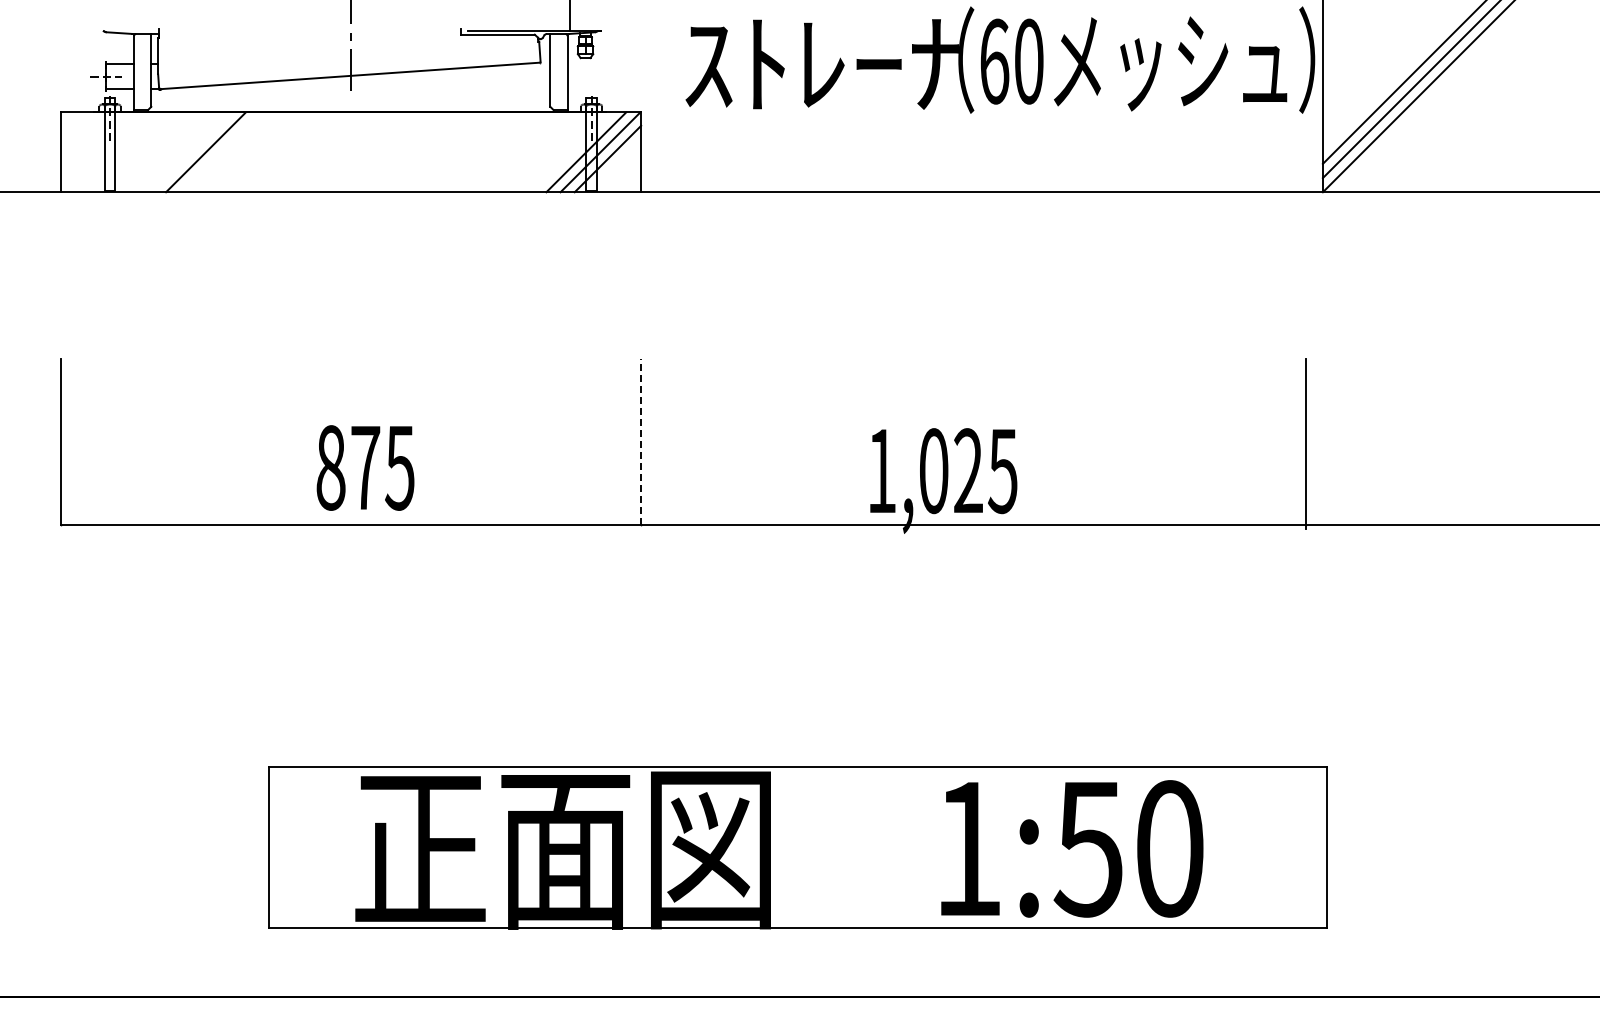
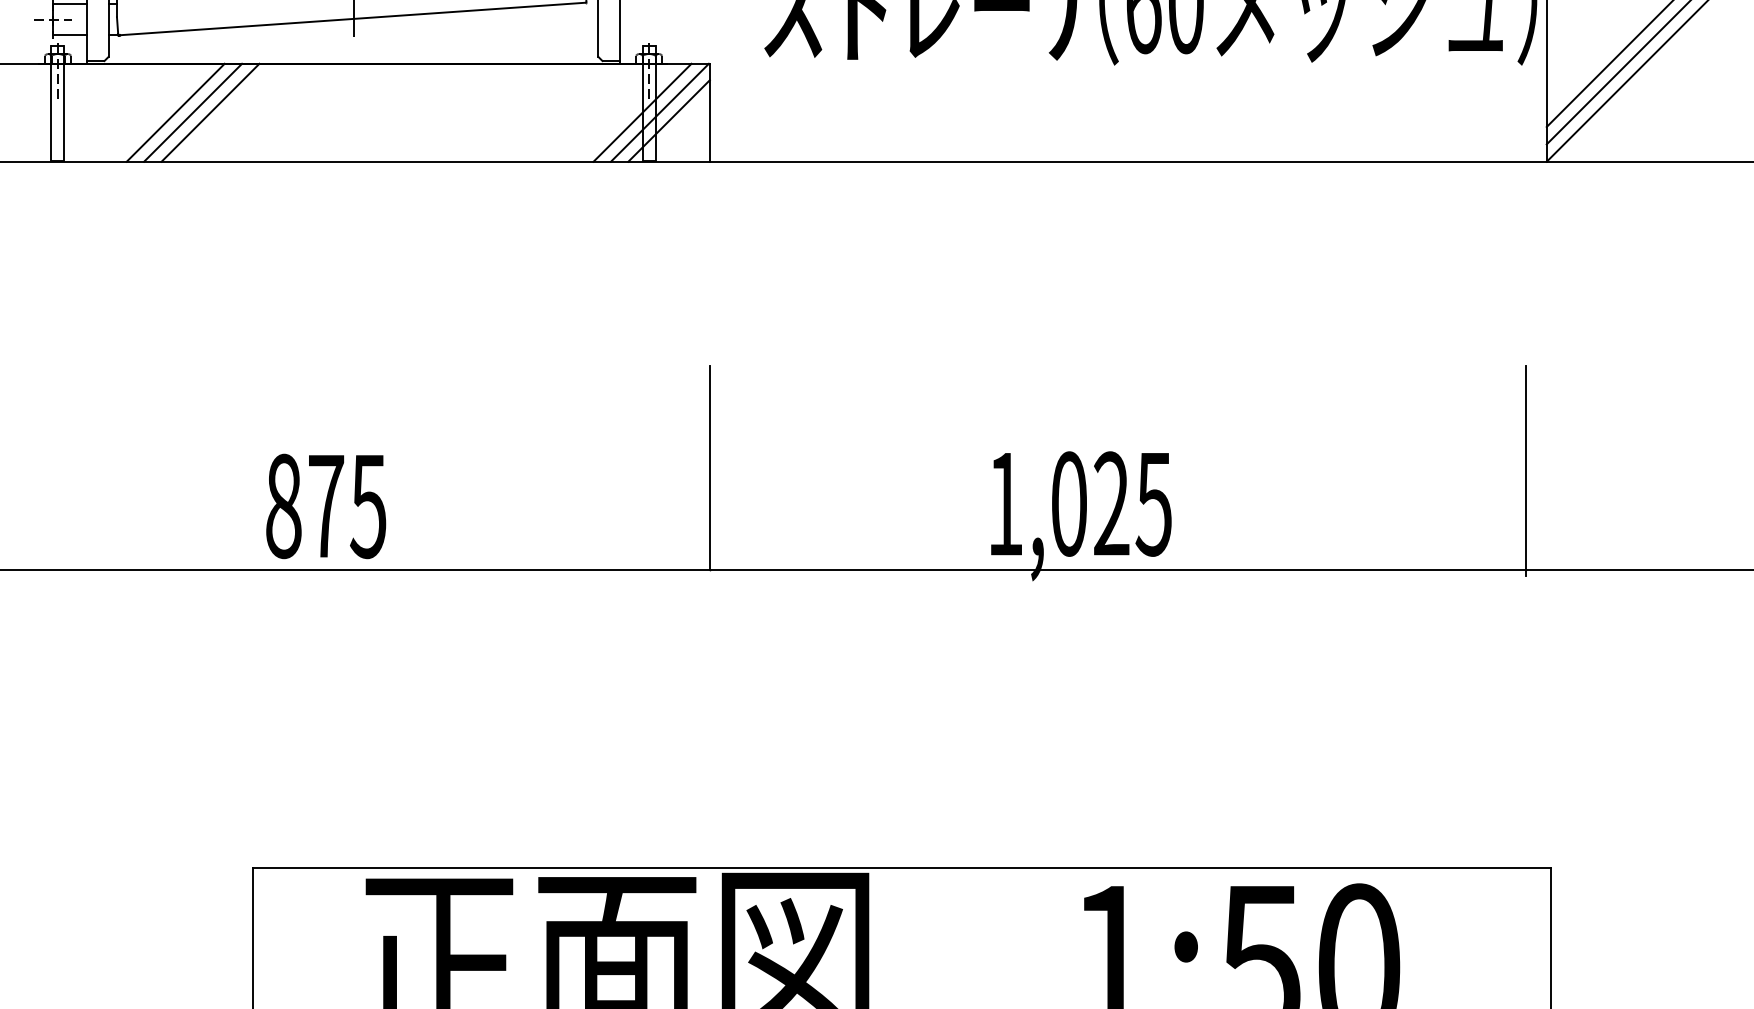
line: (220, 152) -> (193, 112), added
line: (234, 152) -> (210, 112), added
line: (641, 441) -> (710, 467), dashed -> solid
text: (365, 467) -> (326, 505), moved

